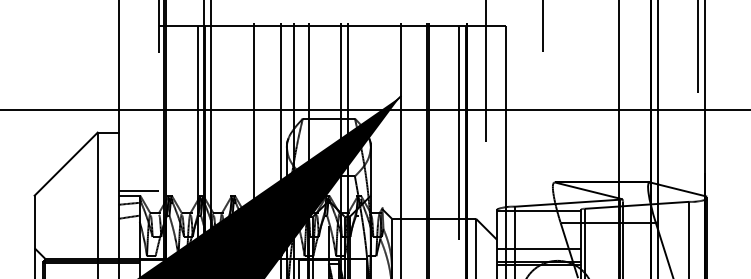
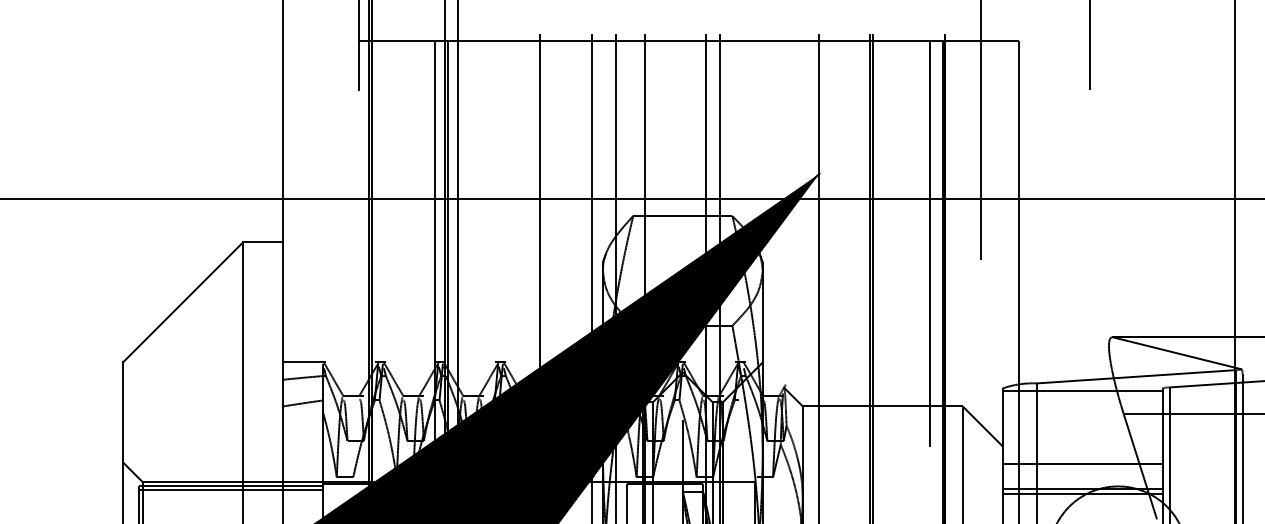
line: (138, 190) -> (320, 352), removed

